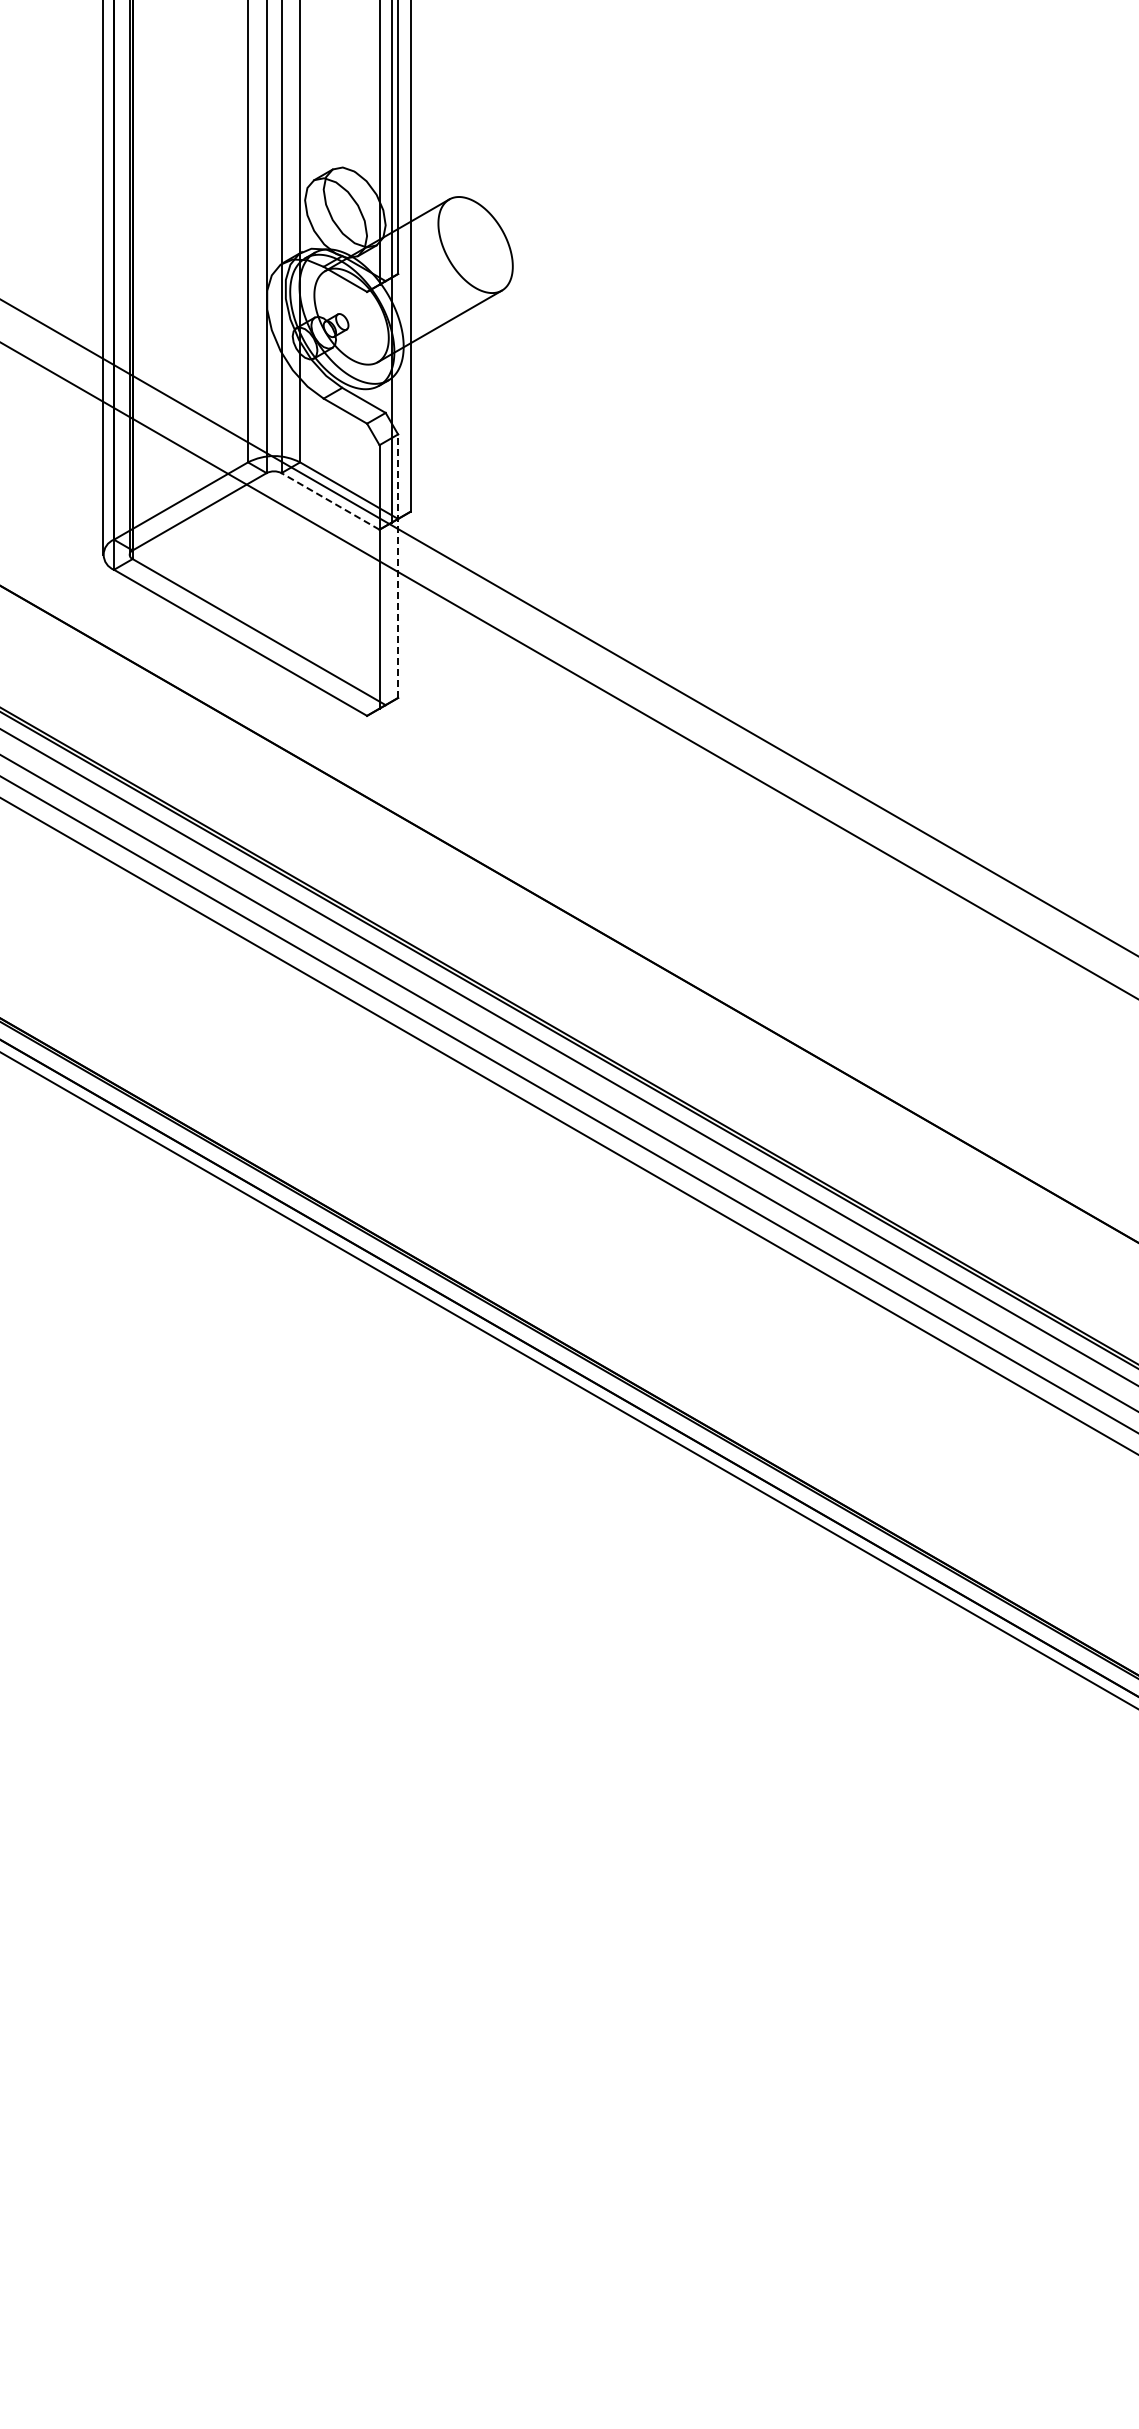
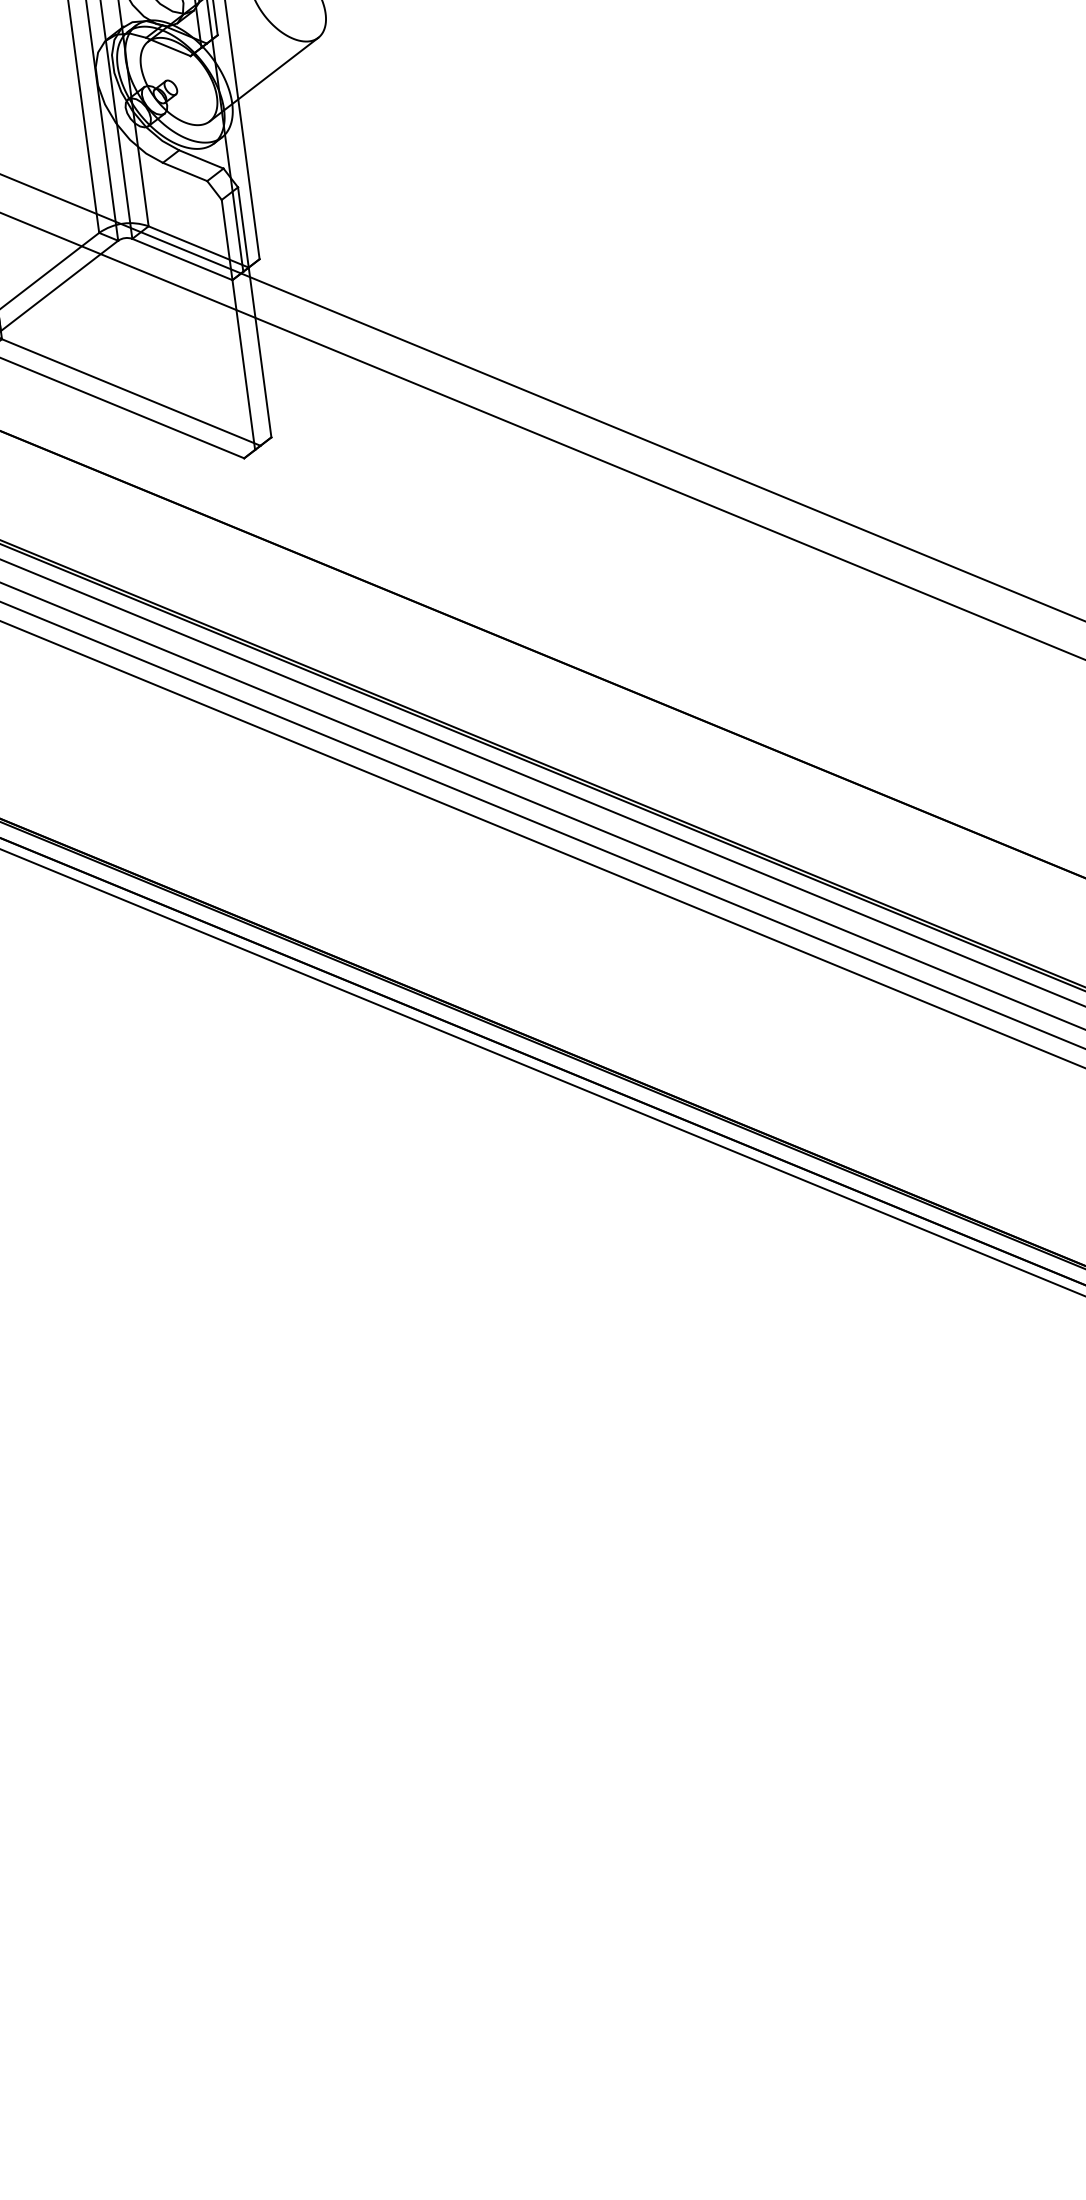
line: (330, 501) -> (182, 259), dashed -> solid
line: (398, 566) -> (255, 312), dashed -> solid

